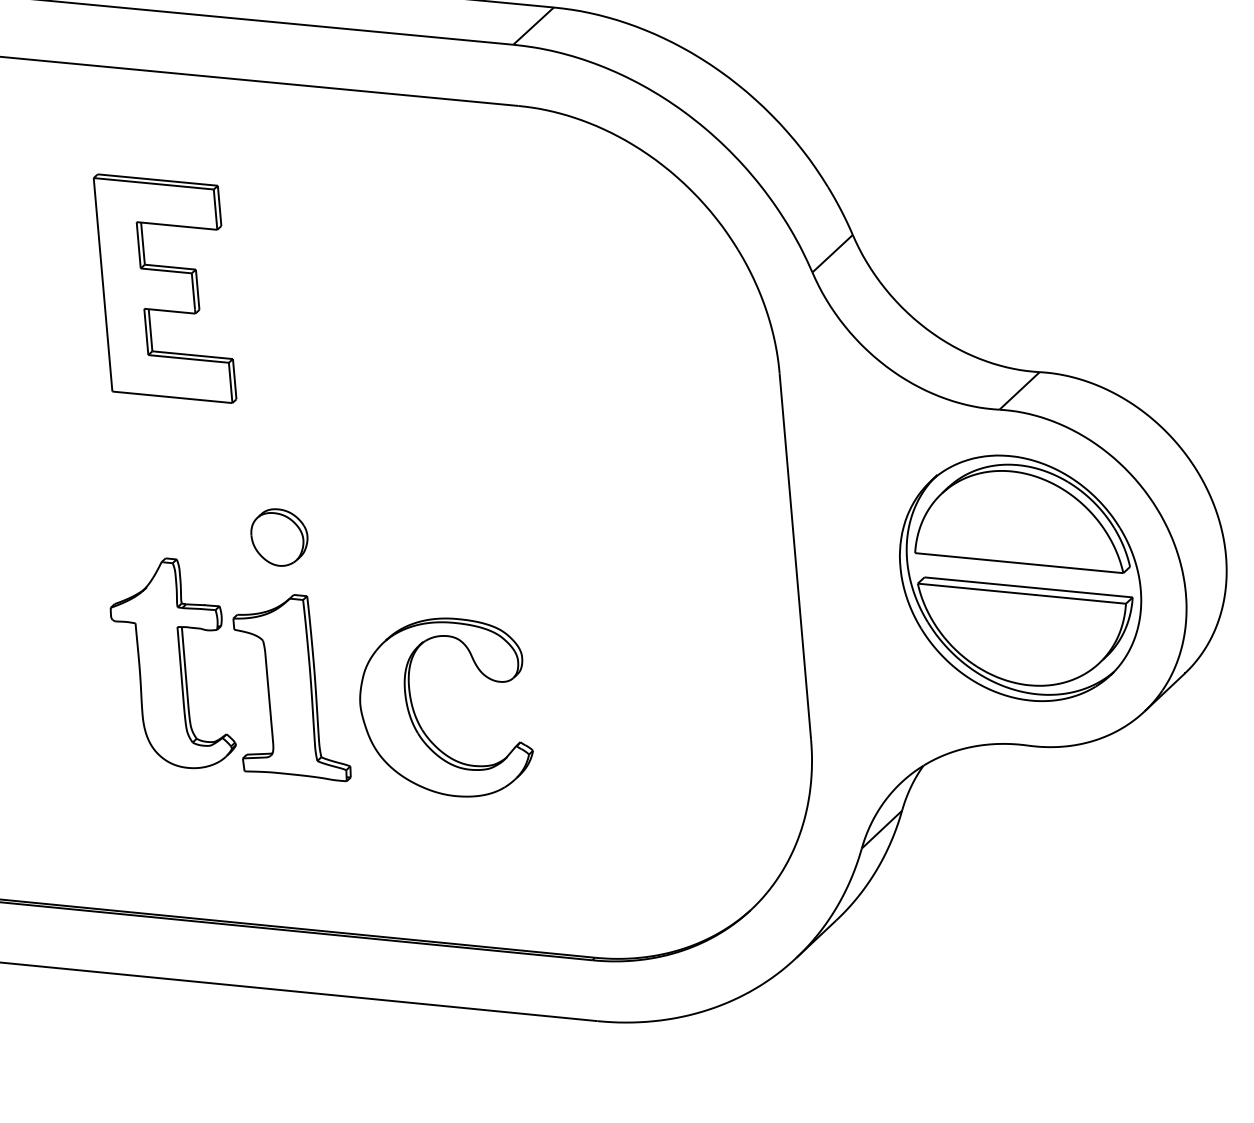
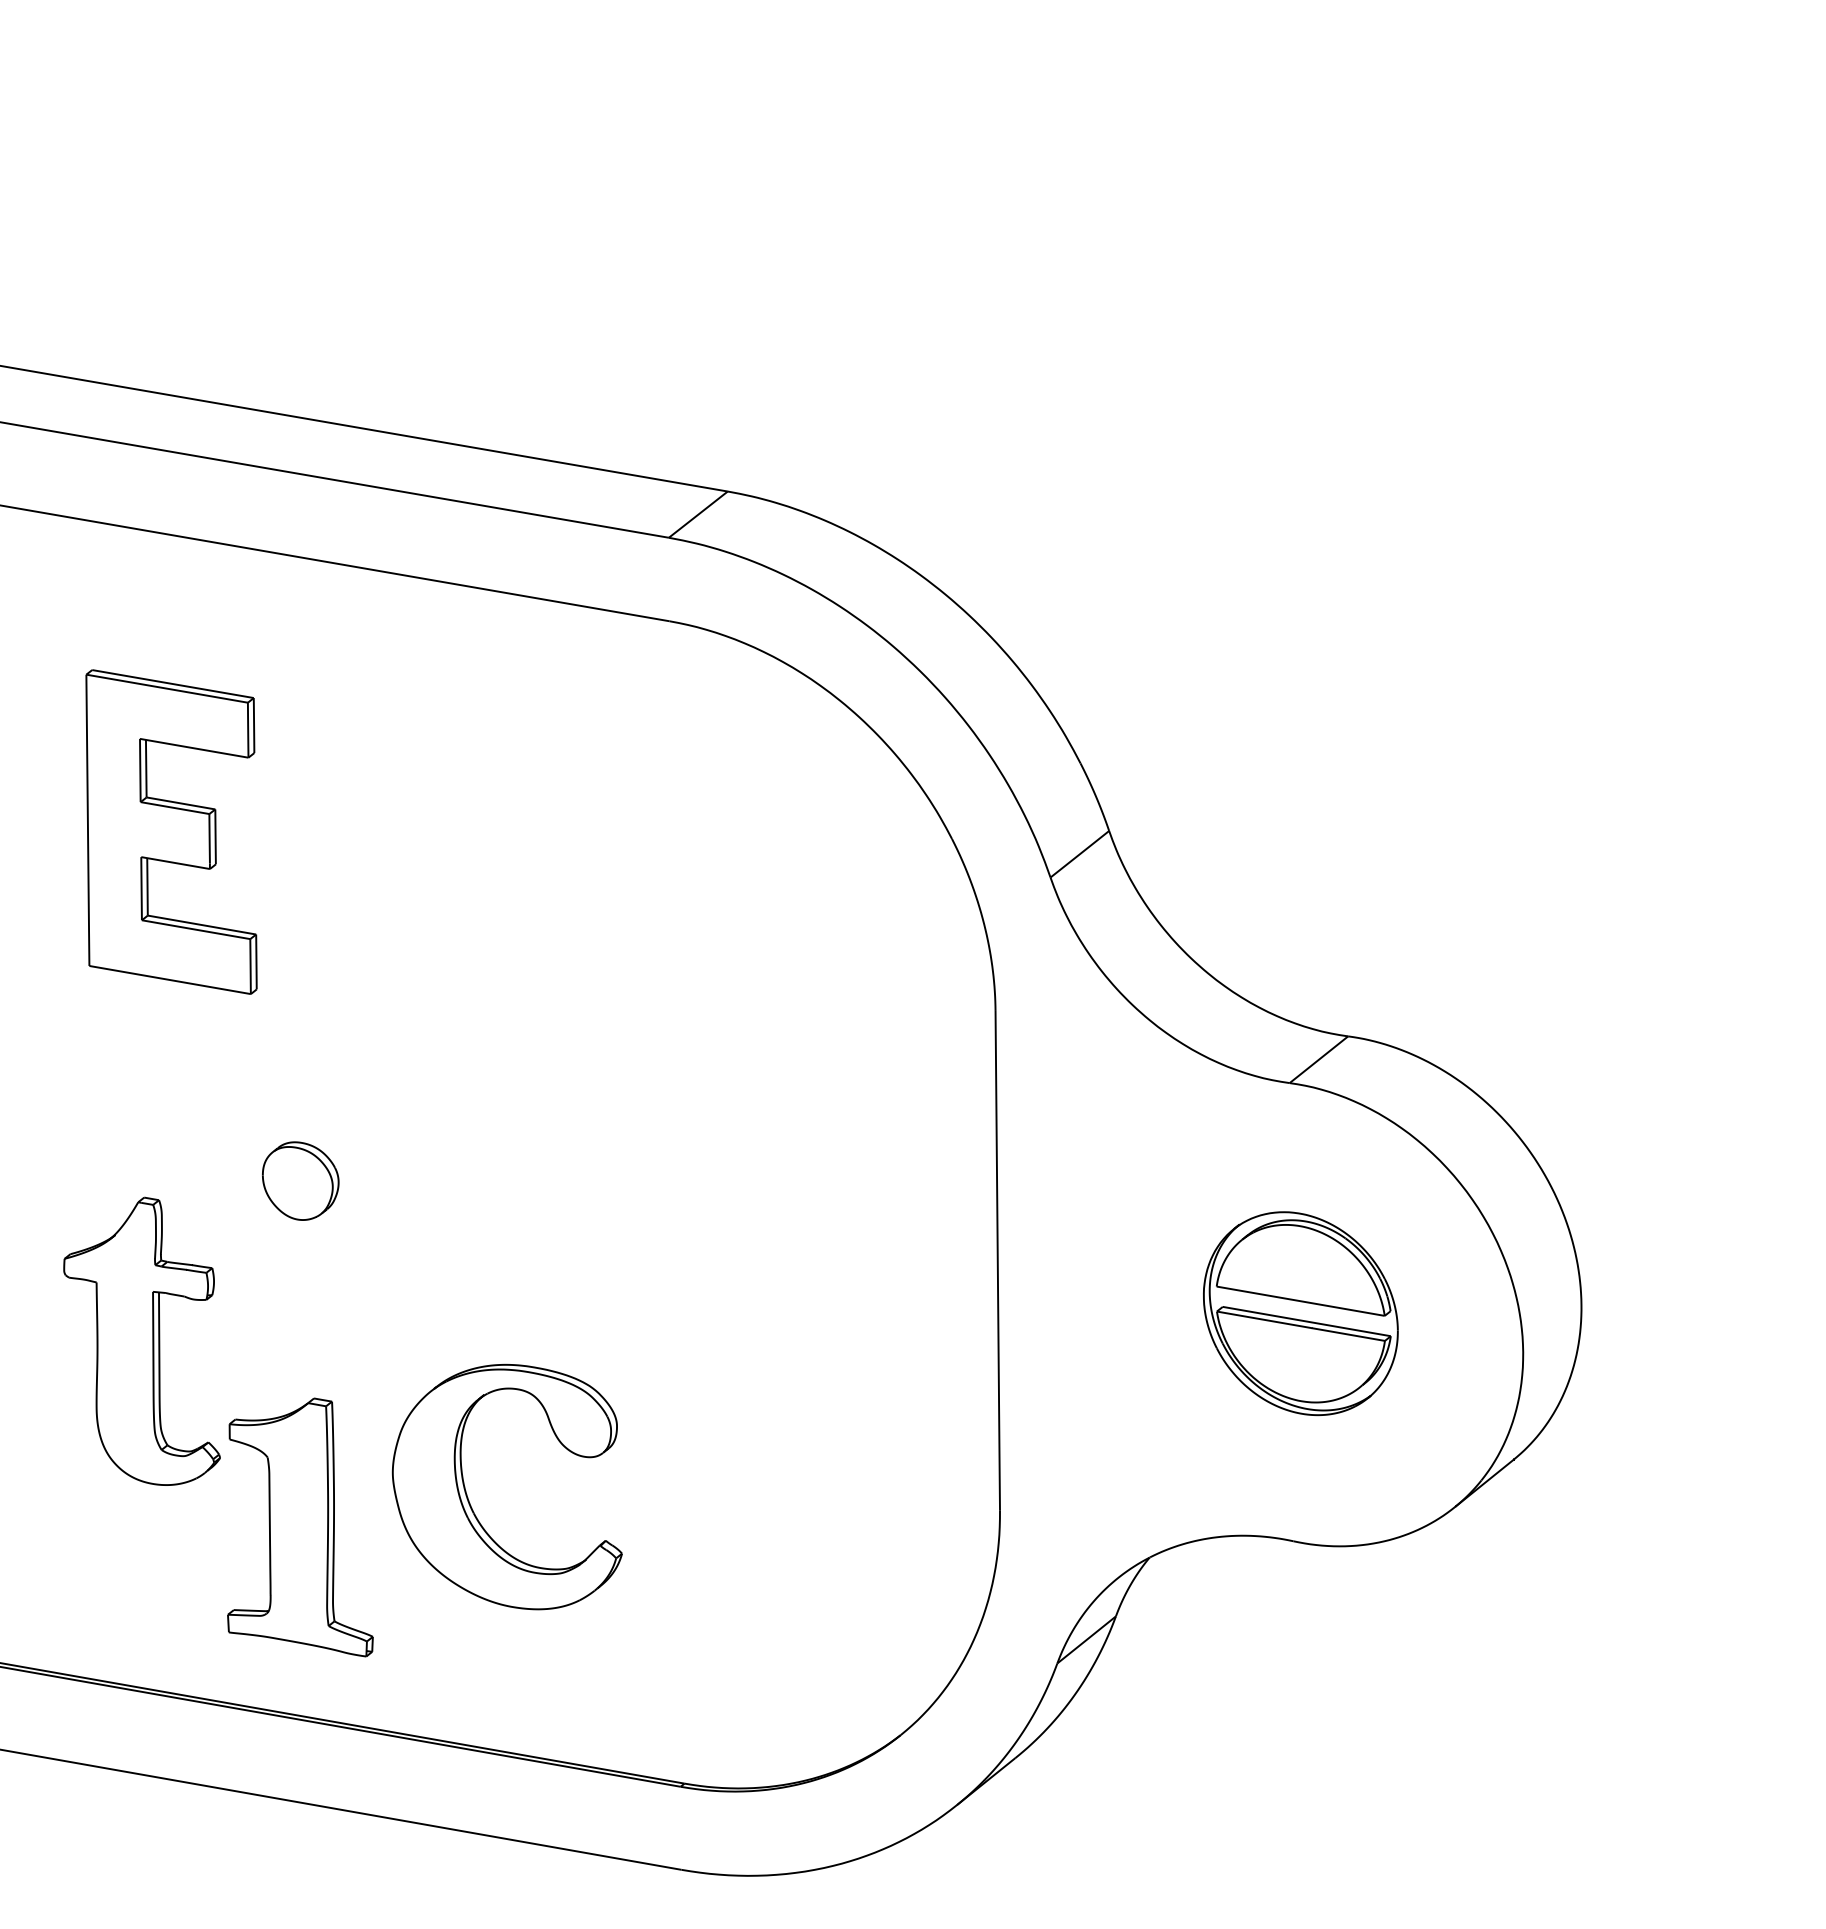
part: (1020, 578) -> (1300, 1313), size x0.6
part: (291, 690) -> (300, 1527), moved
part: (417, 718) -> (468, 1497), moved

